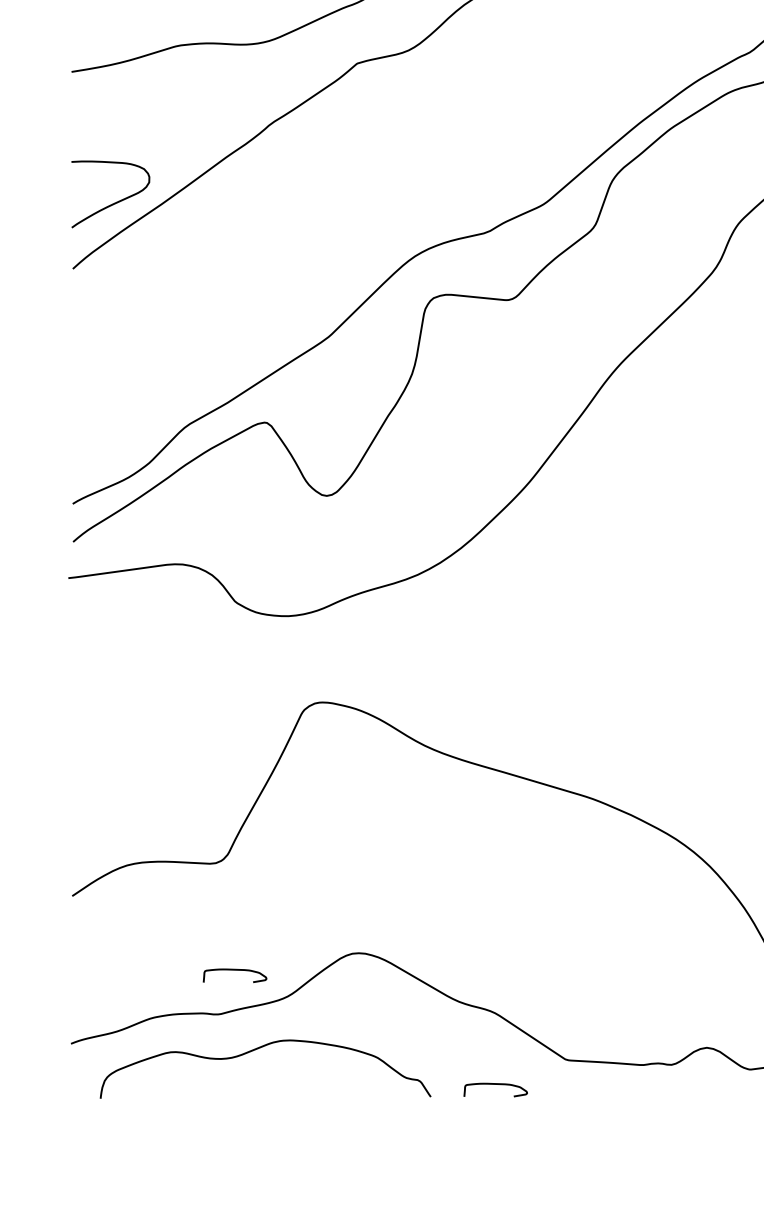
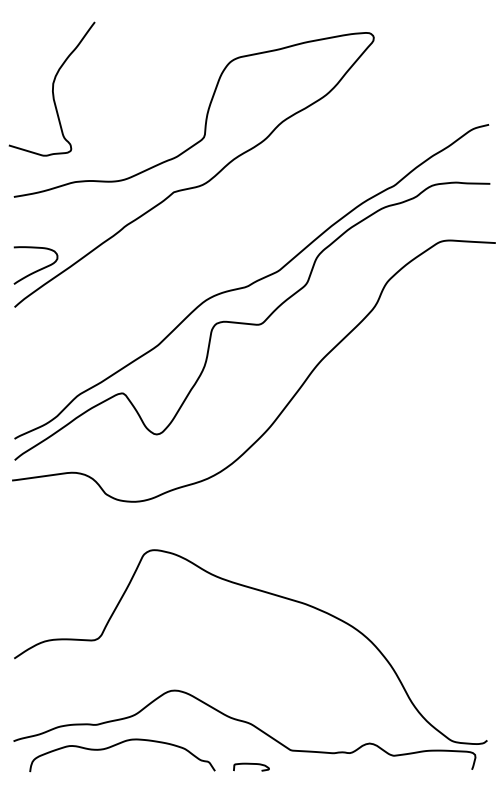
curve: (235, 970) -> (105, 700), removed

